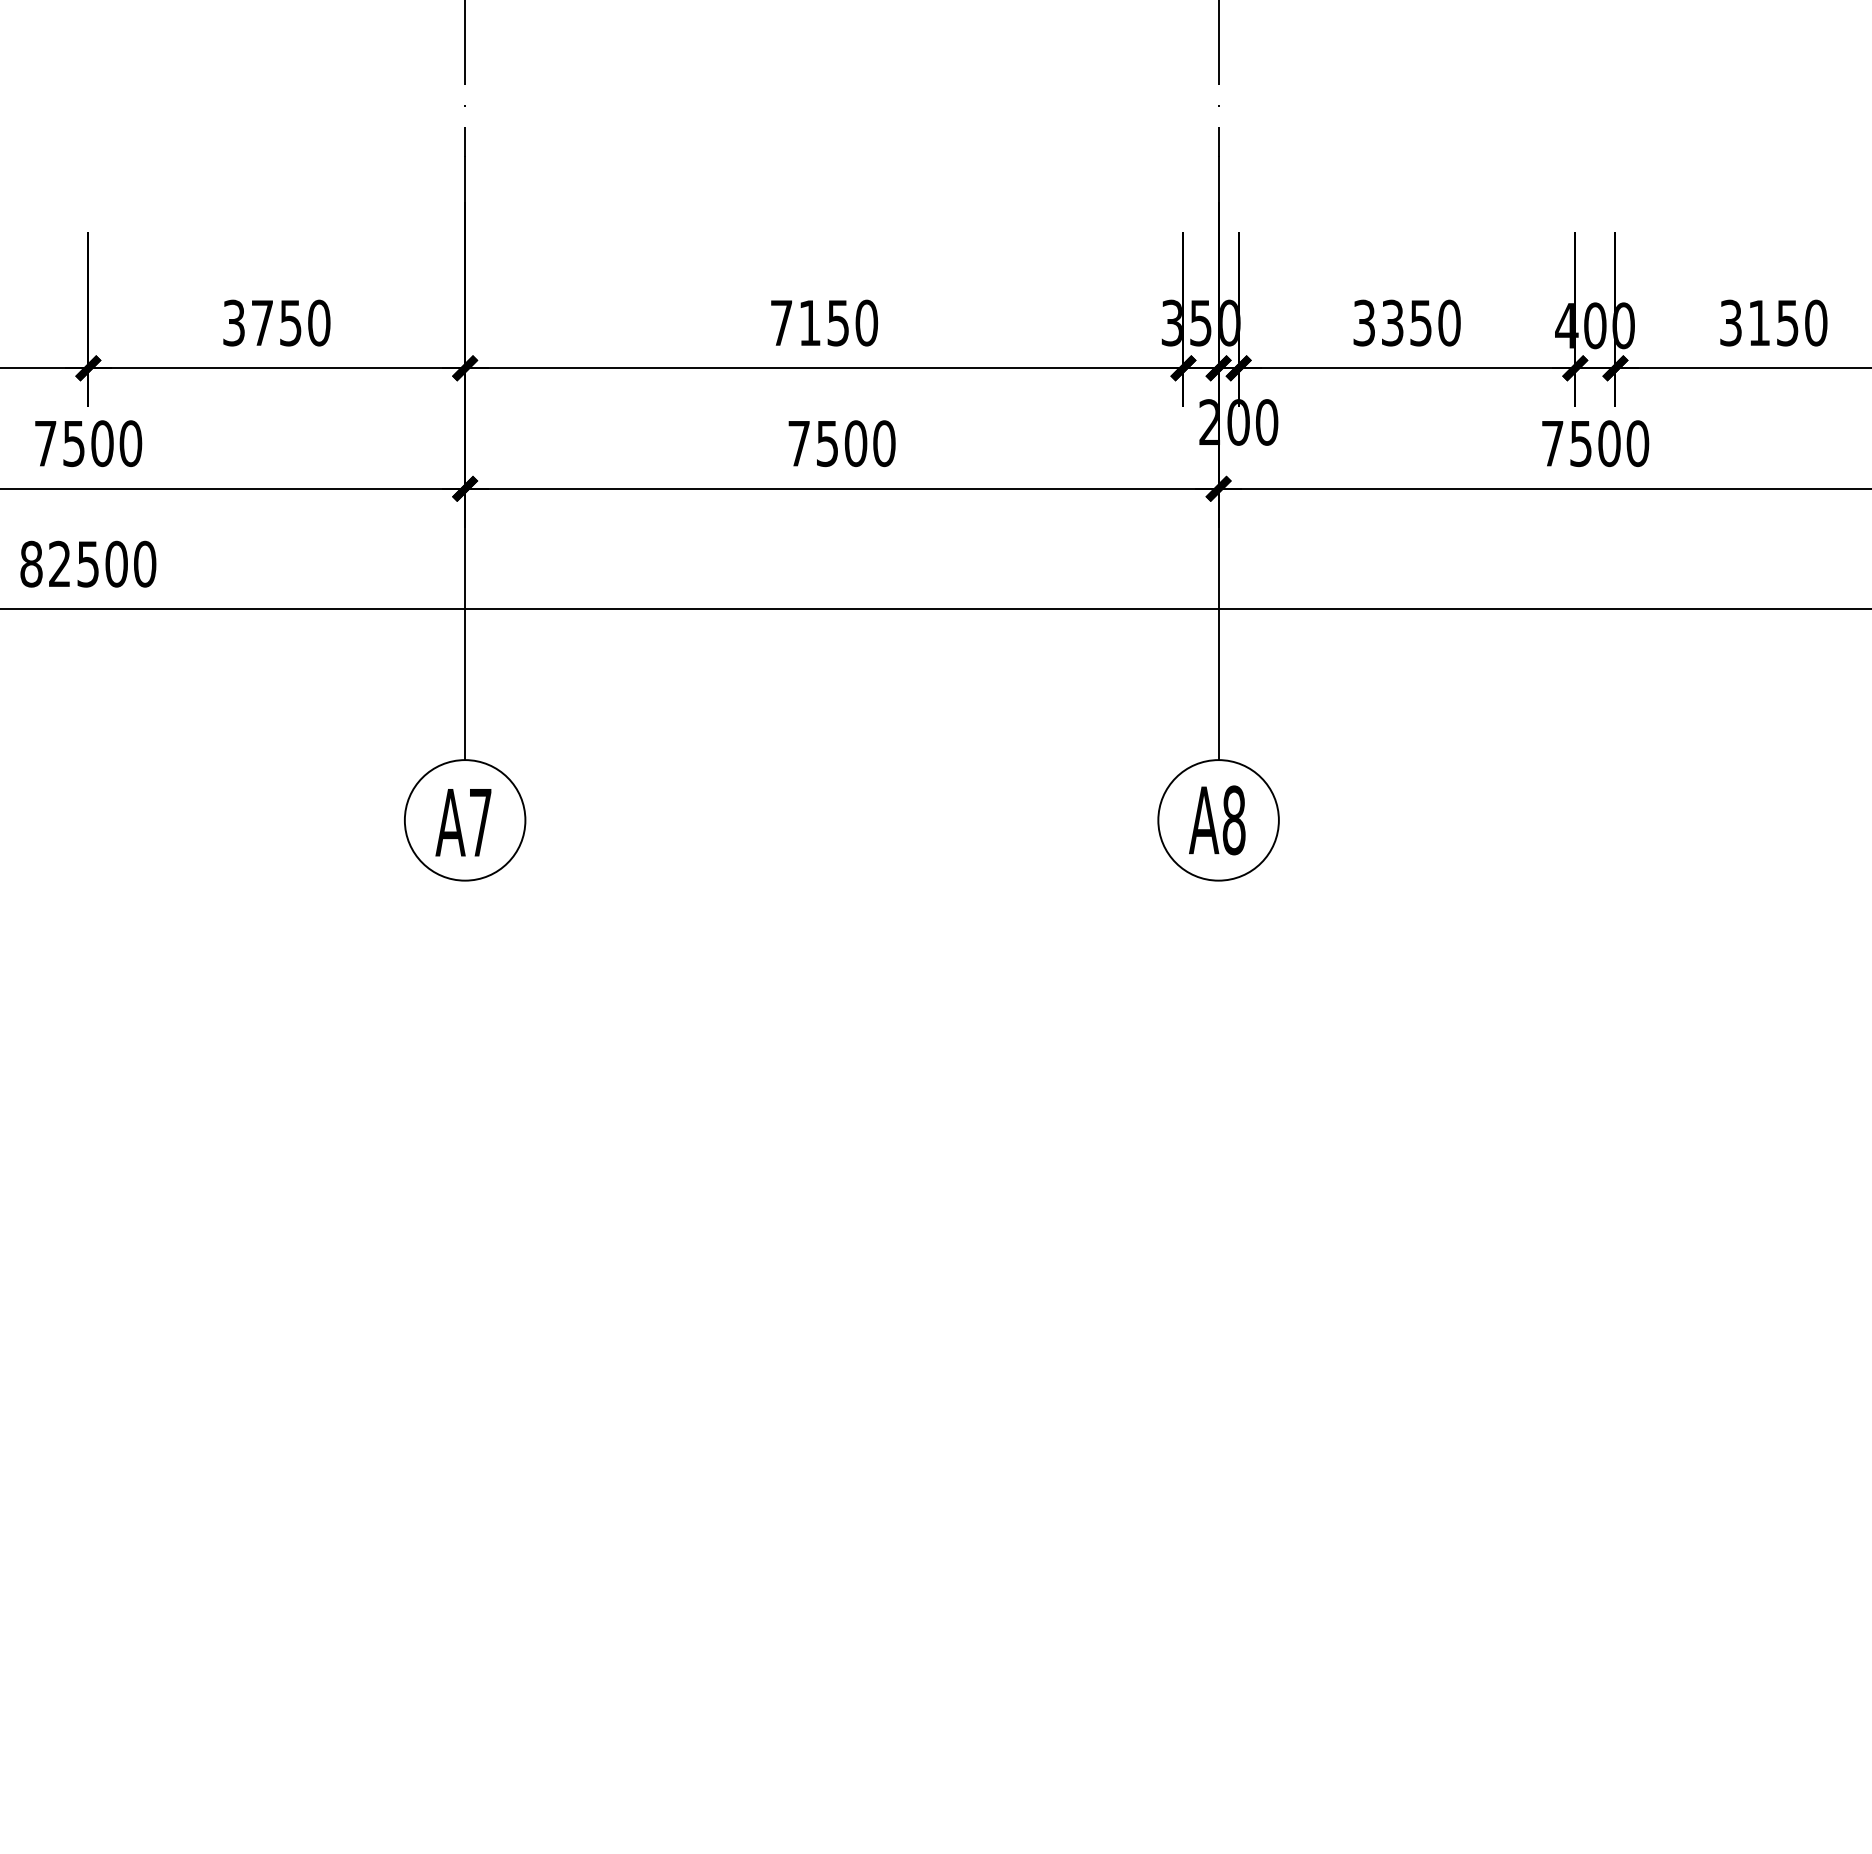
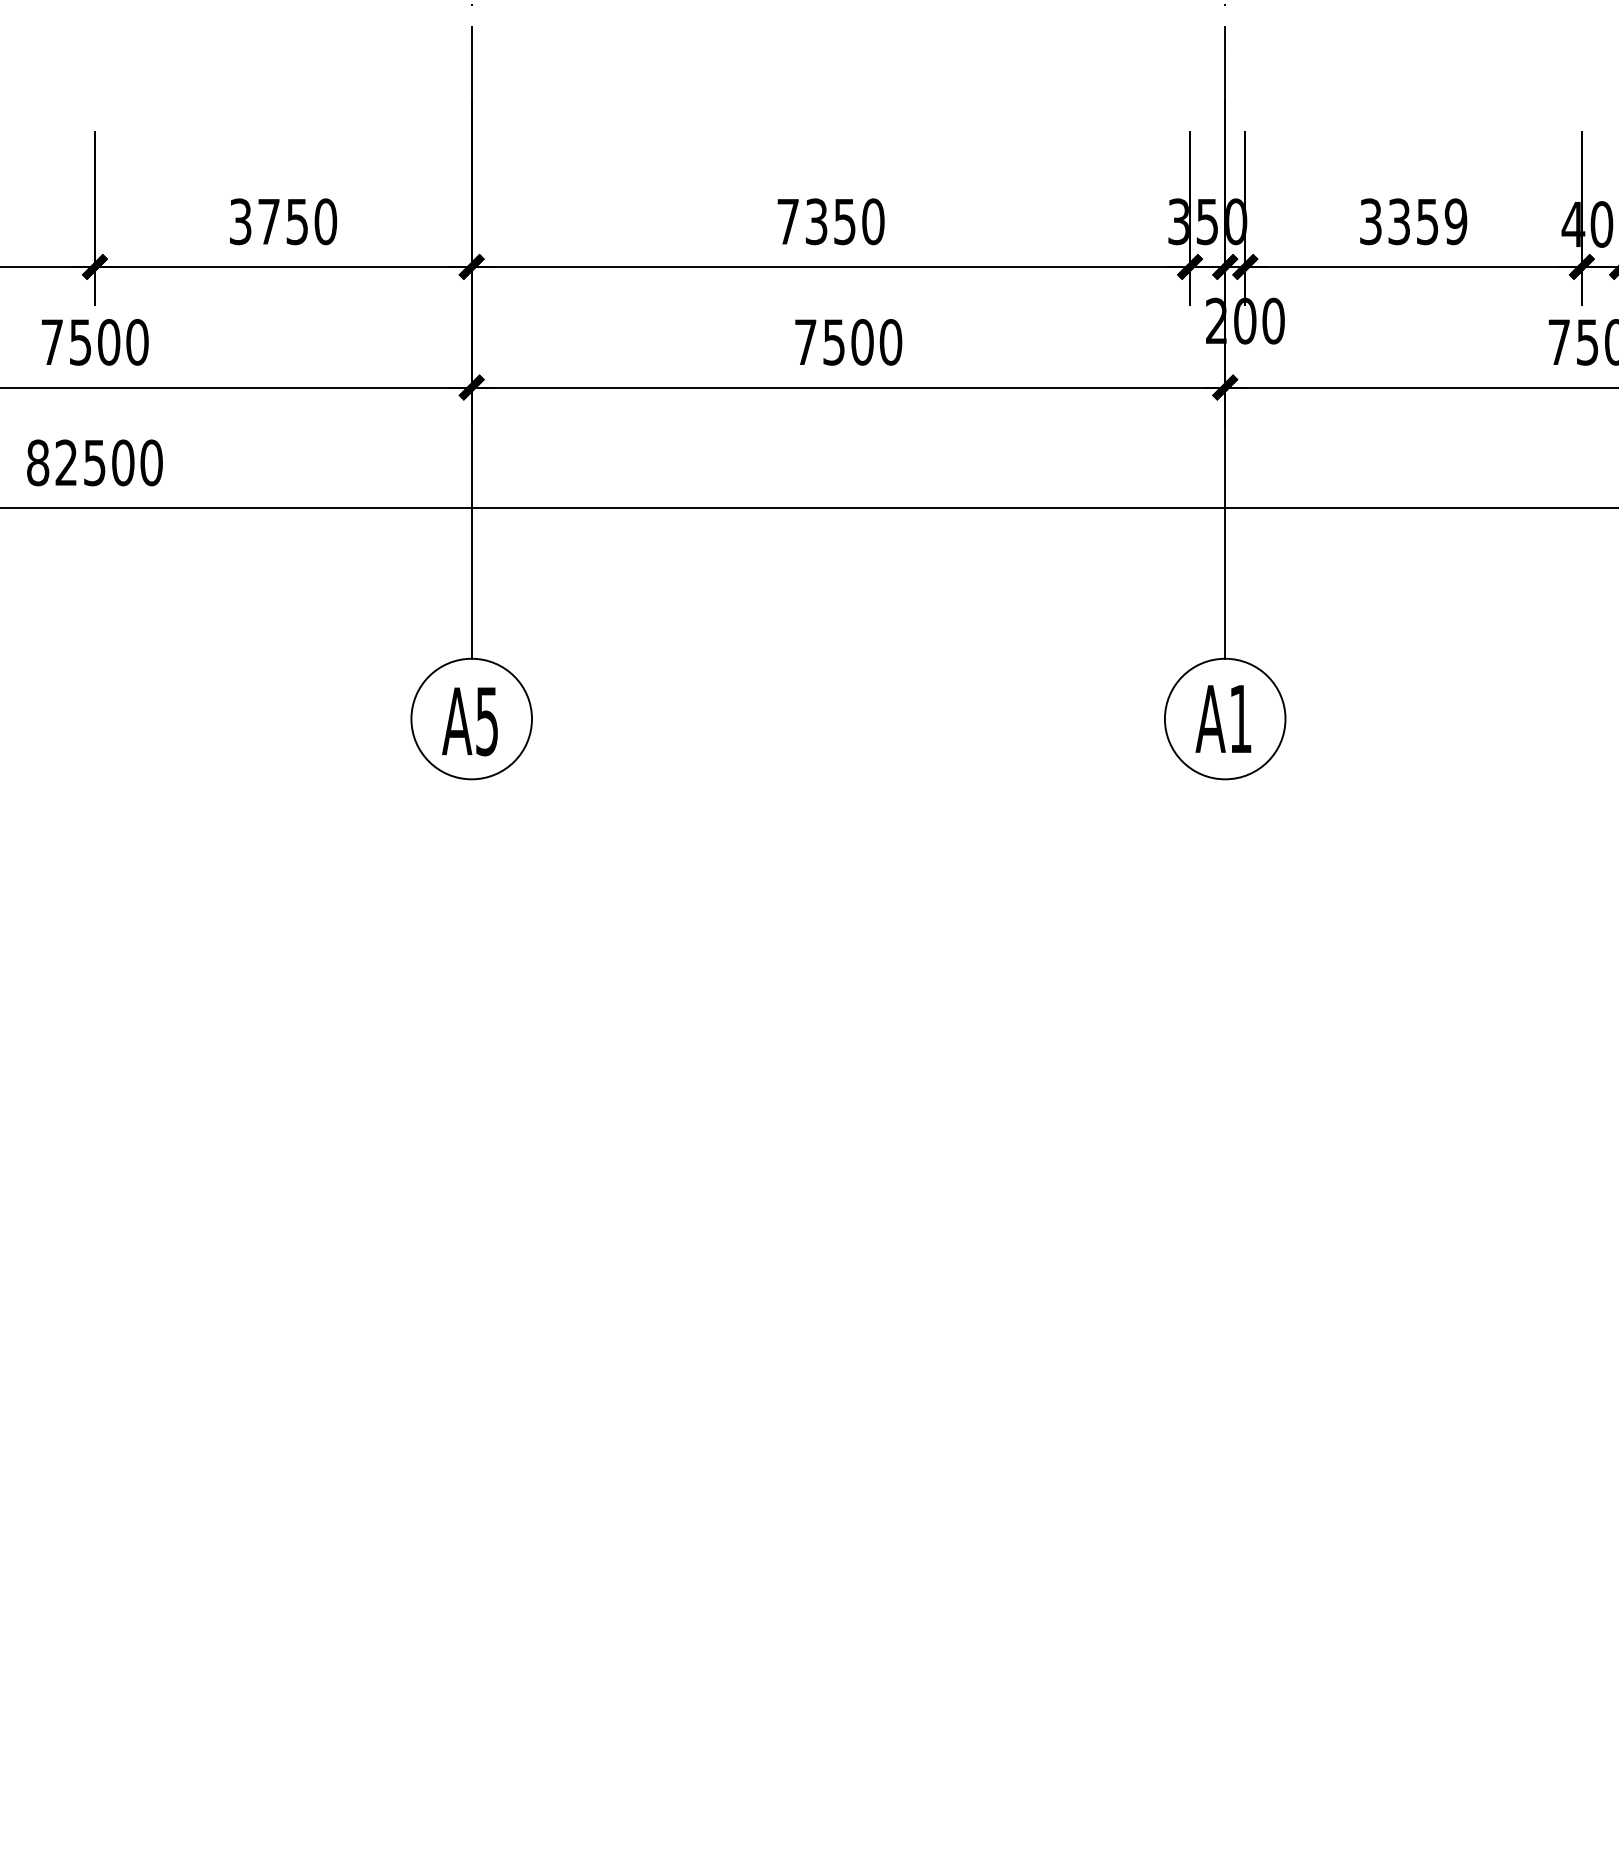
text: (809, 322) -> (816, 221), 7150 -> 7350
text: (1449, 322) -> (1456, 221), 3350 -> 3359
text: (1233, 820) -> (1240, 719), A8 -> A1
text: (480, 823) -> (487, 722), A7 -> A5

